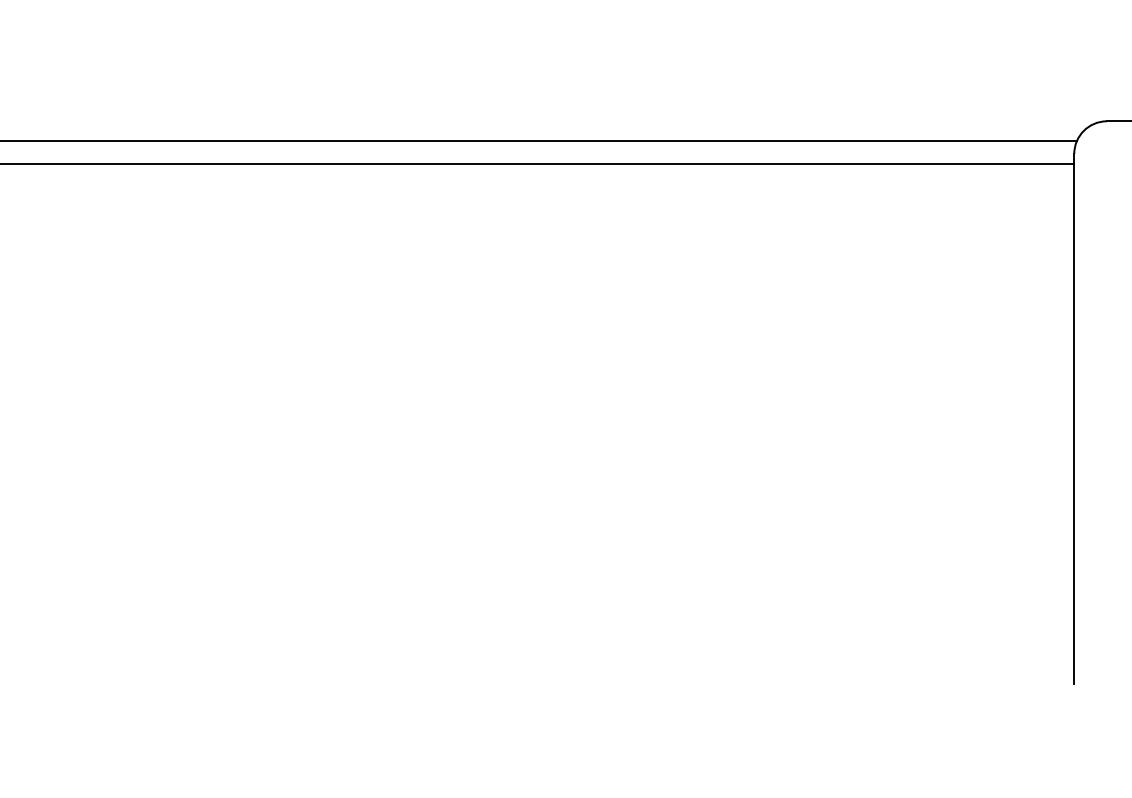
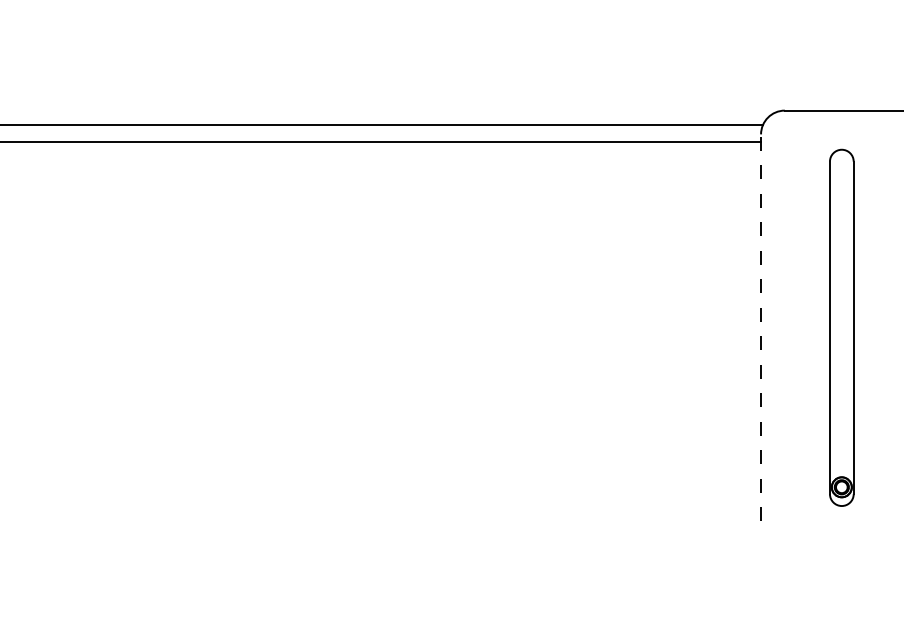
line: (1074, 418) -> (761, 327), solid -> dashed

